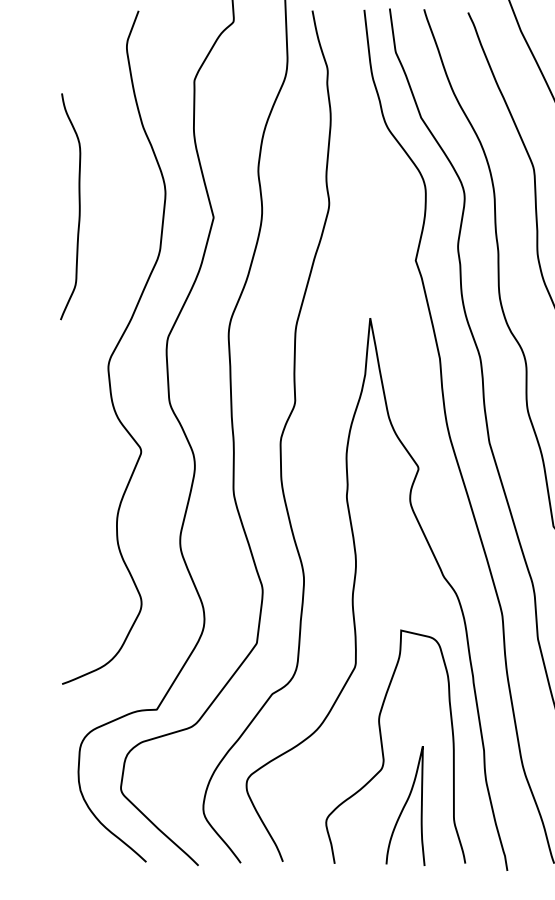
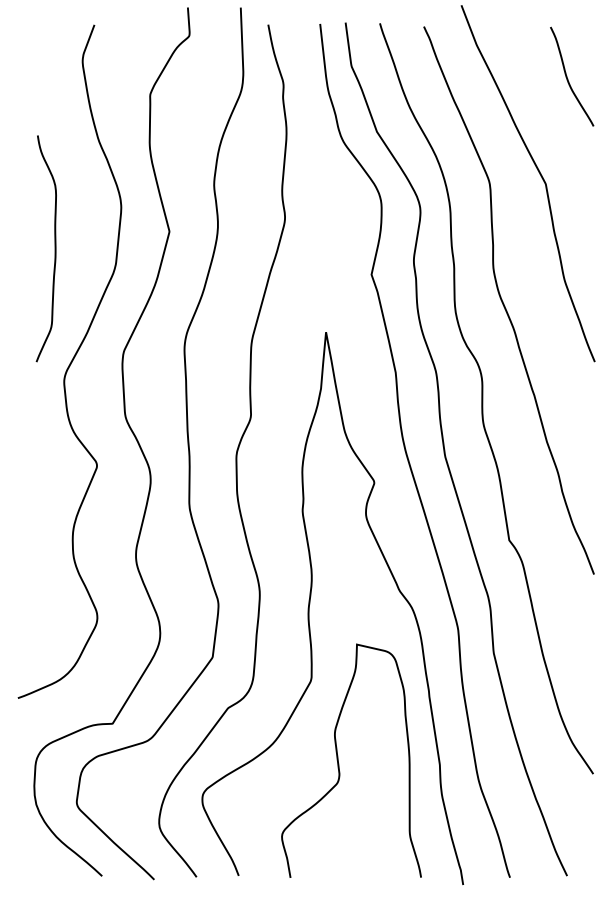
curve: (78, 206) -> (54, 248), moved
curve: (405, 806) -> (361, 820), removed

